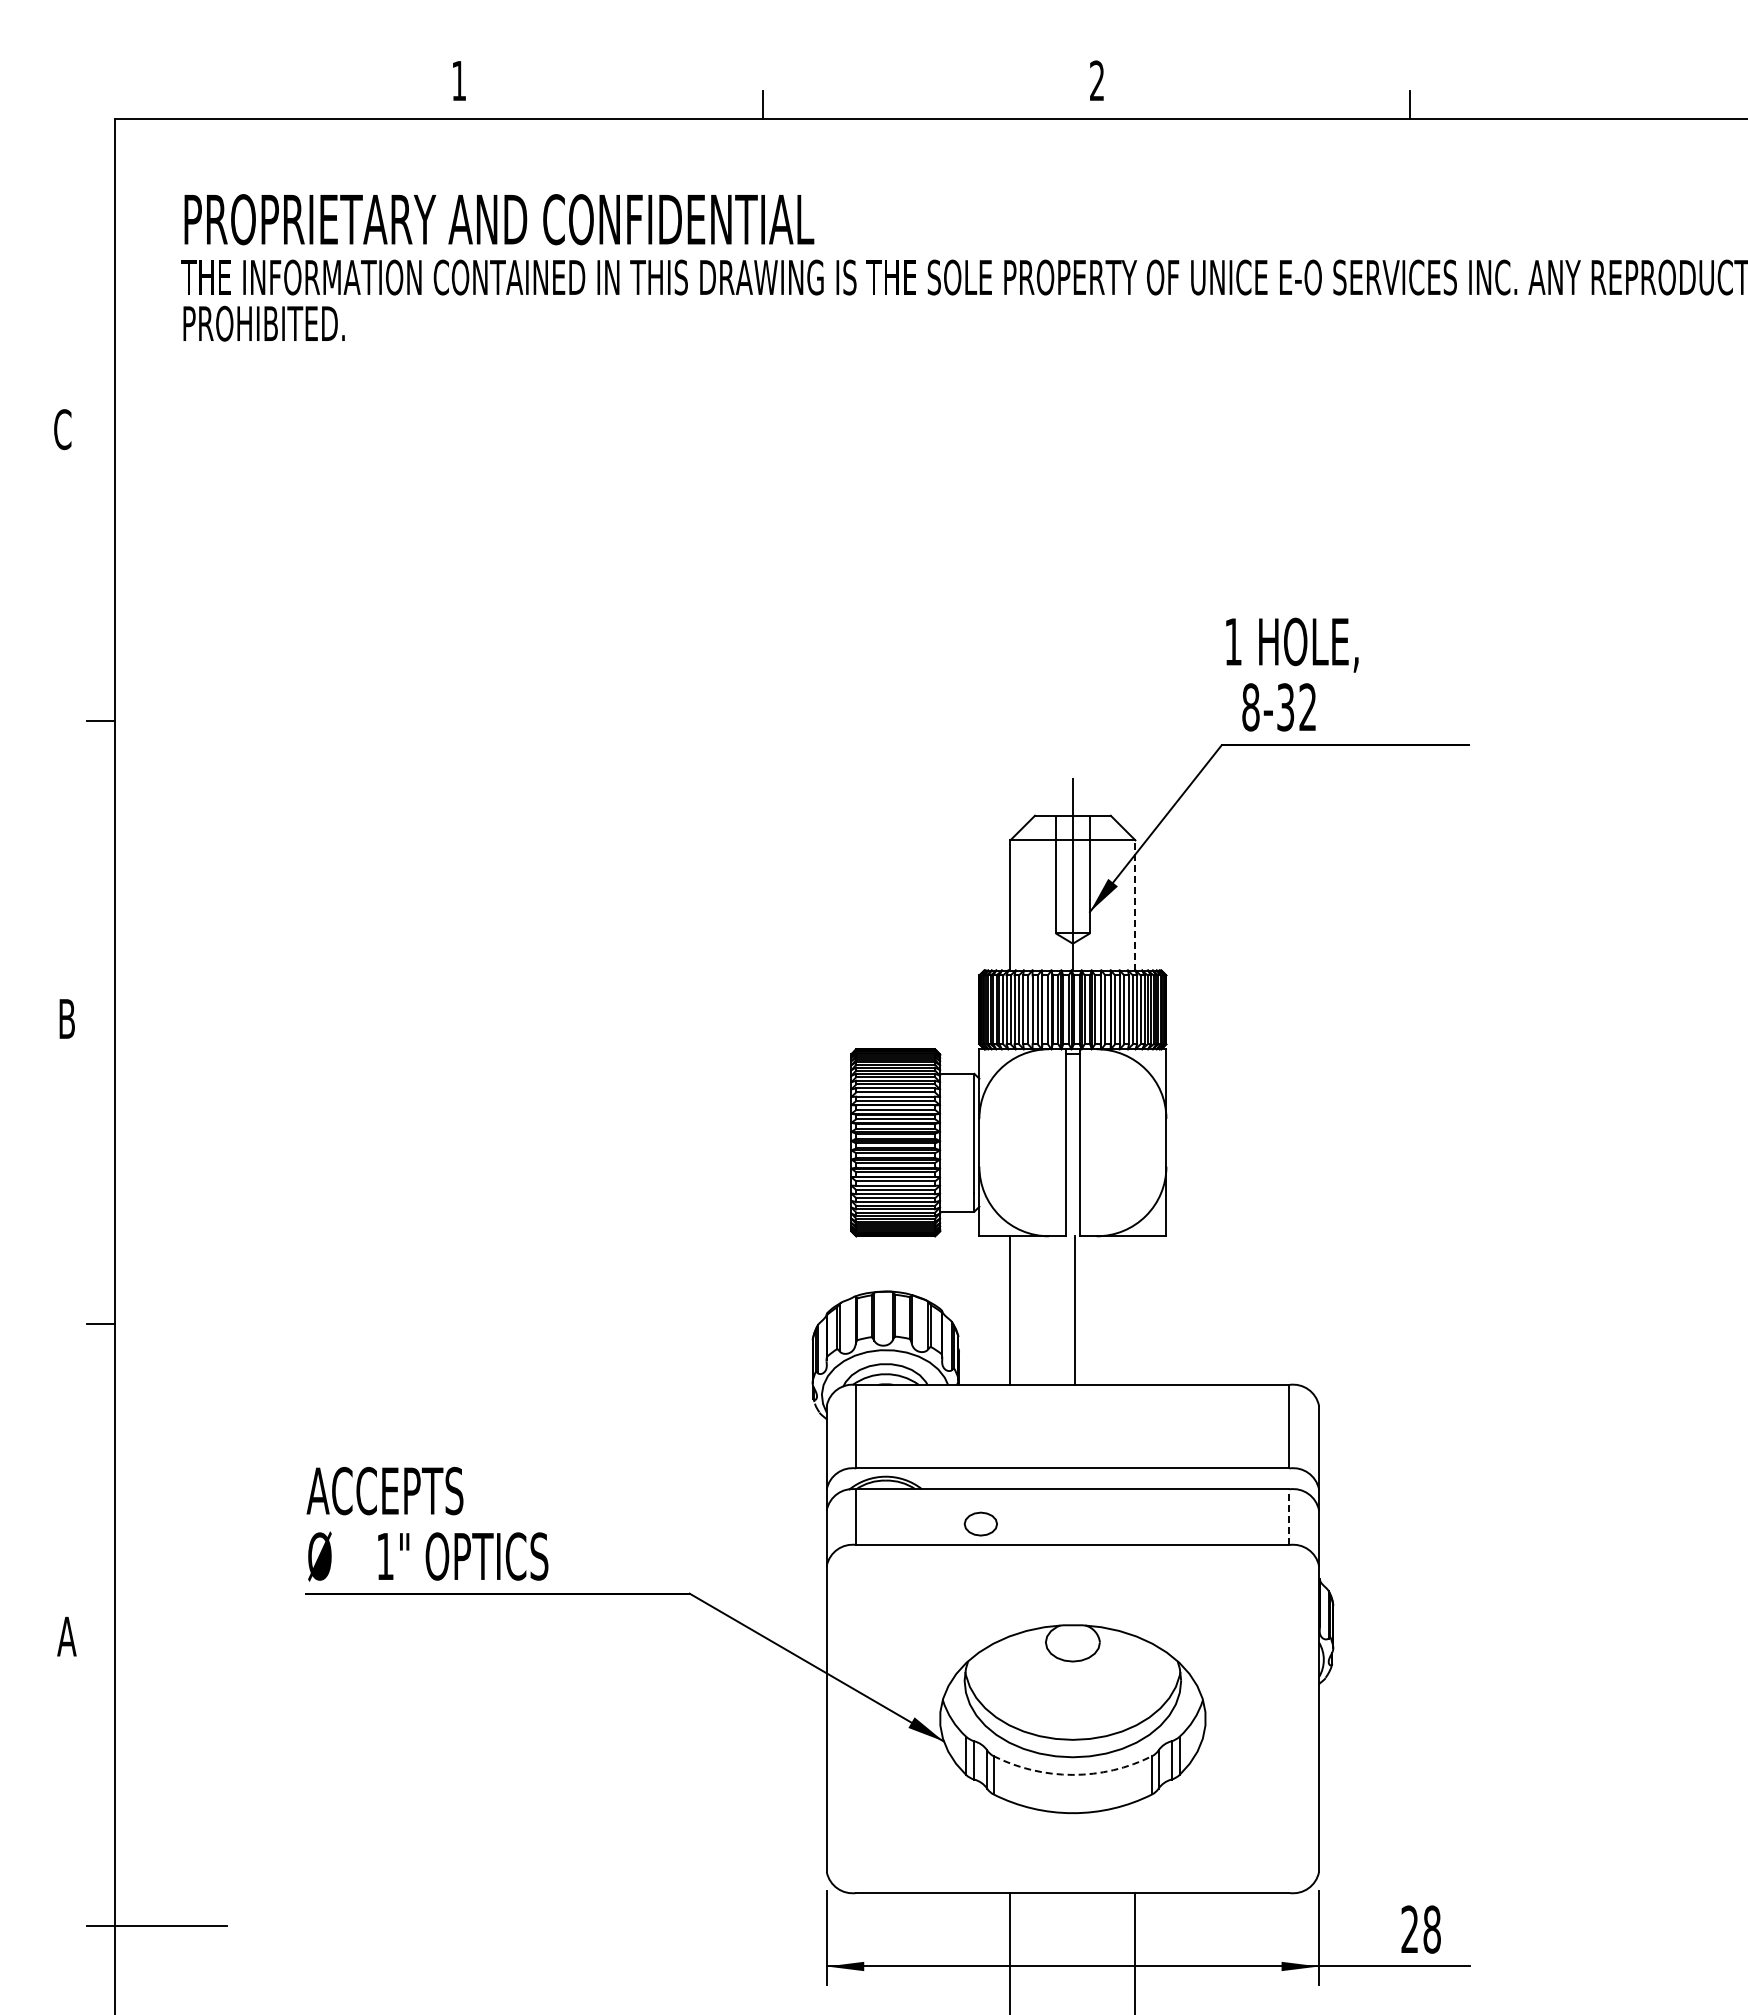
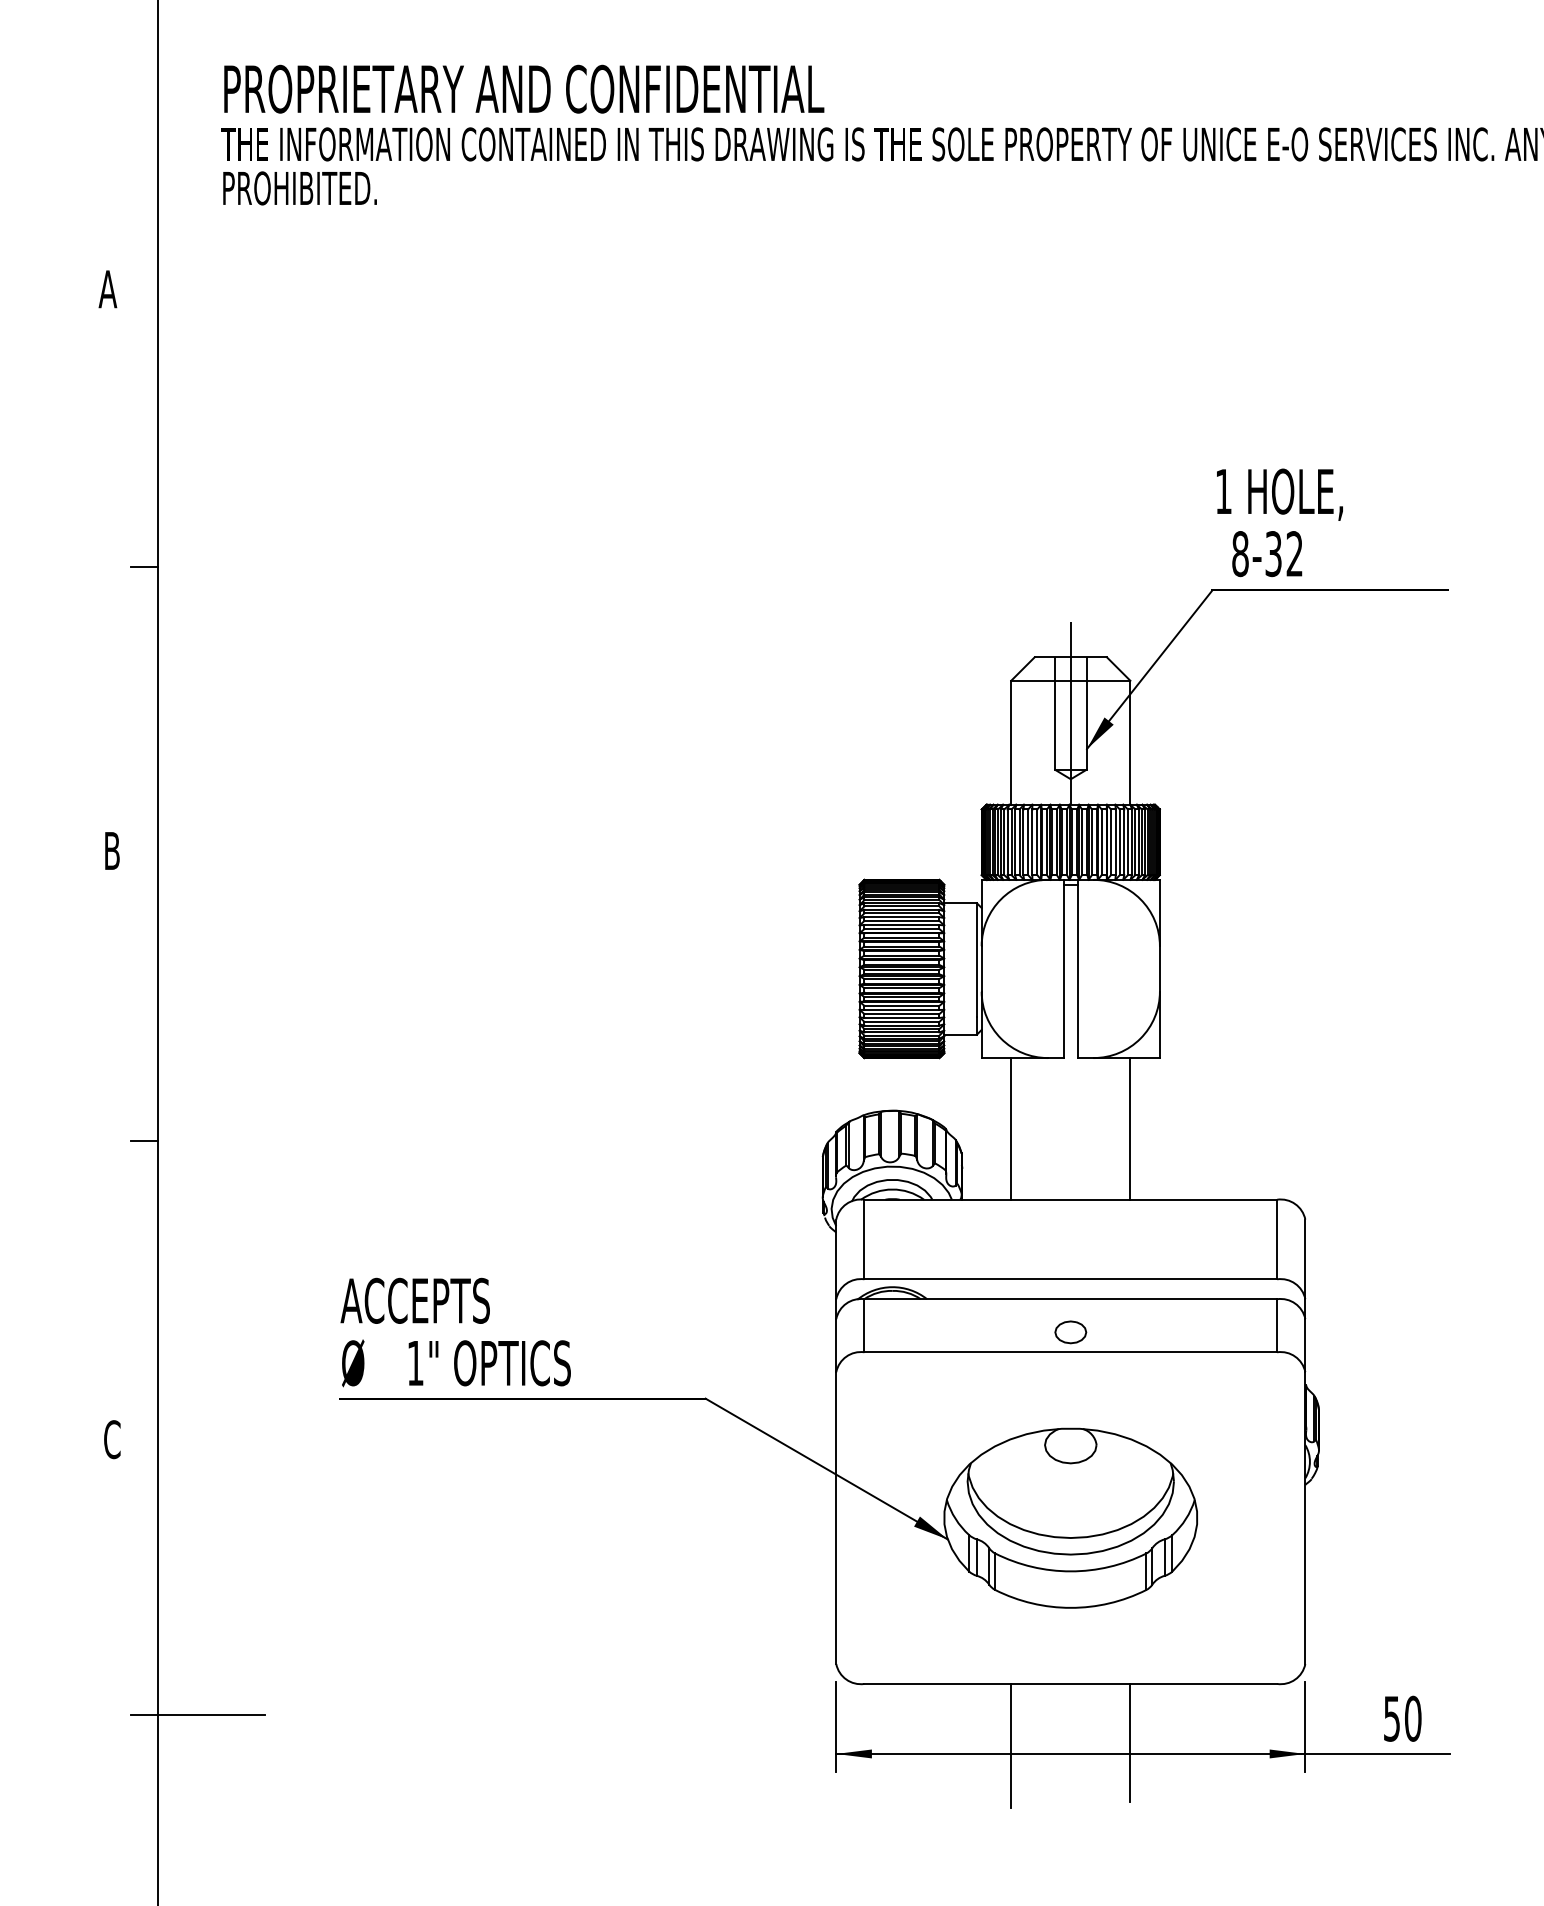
text: (62, 429) -> (107, 289), C -> A
line: (1135, 904) -> (1130, 741), dashed -> solid
line: (1075, 1310) -> (1130, 1128), moved
line: (1289, 1517) -> (1277, 1326), dashed -> solid
part: (980, 1523) -> (1070, 1331), moved
text: (66, 1636) -> (111, 1439), A -> C
arc: (1072, 1774) -> (1070, 1571), dashed -> solid
text: (1420, 1929) -> (1402, 1718), 28 -> 50

